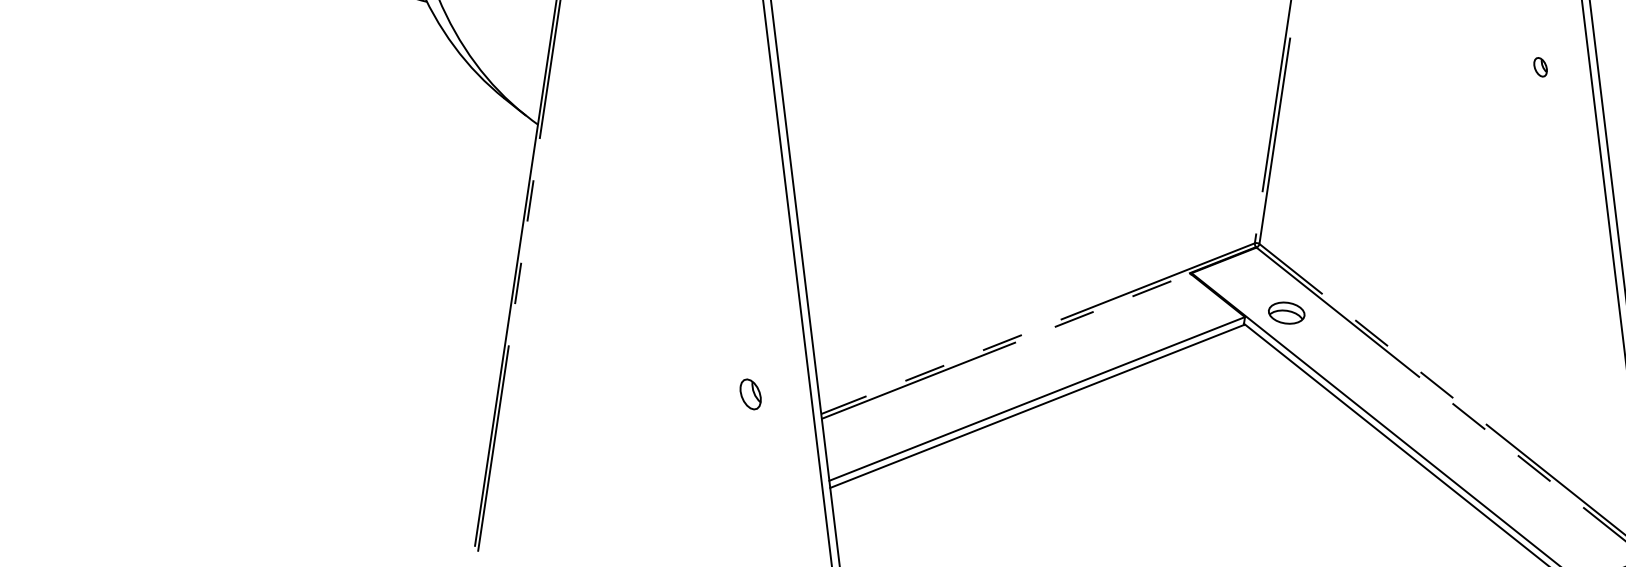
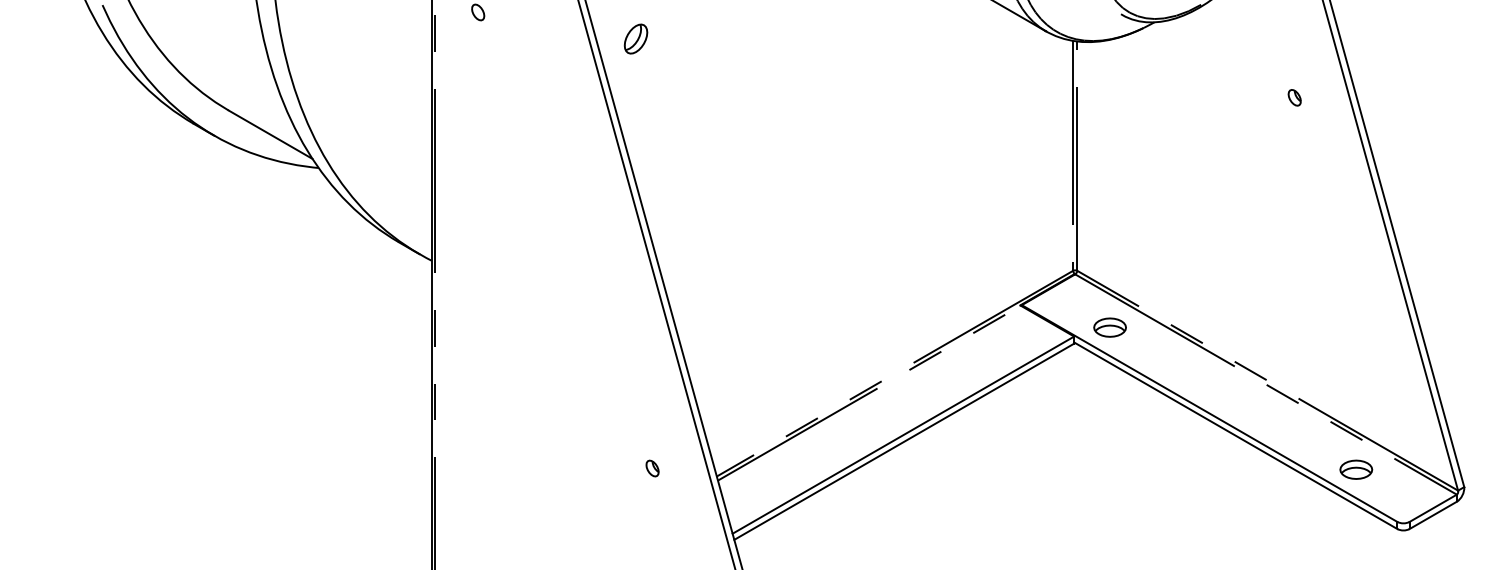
part: (1540, 66) -> (1294, 97), moved
part: (750, 394) -> (652, 468), size x0.62
part: (1538, 513) -> (1356, 469), added

